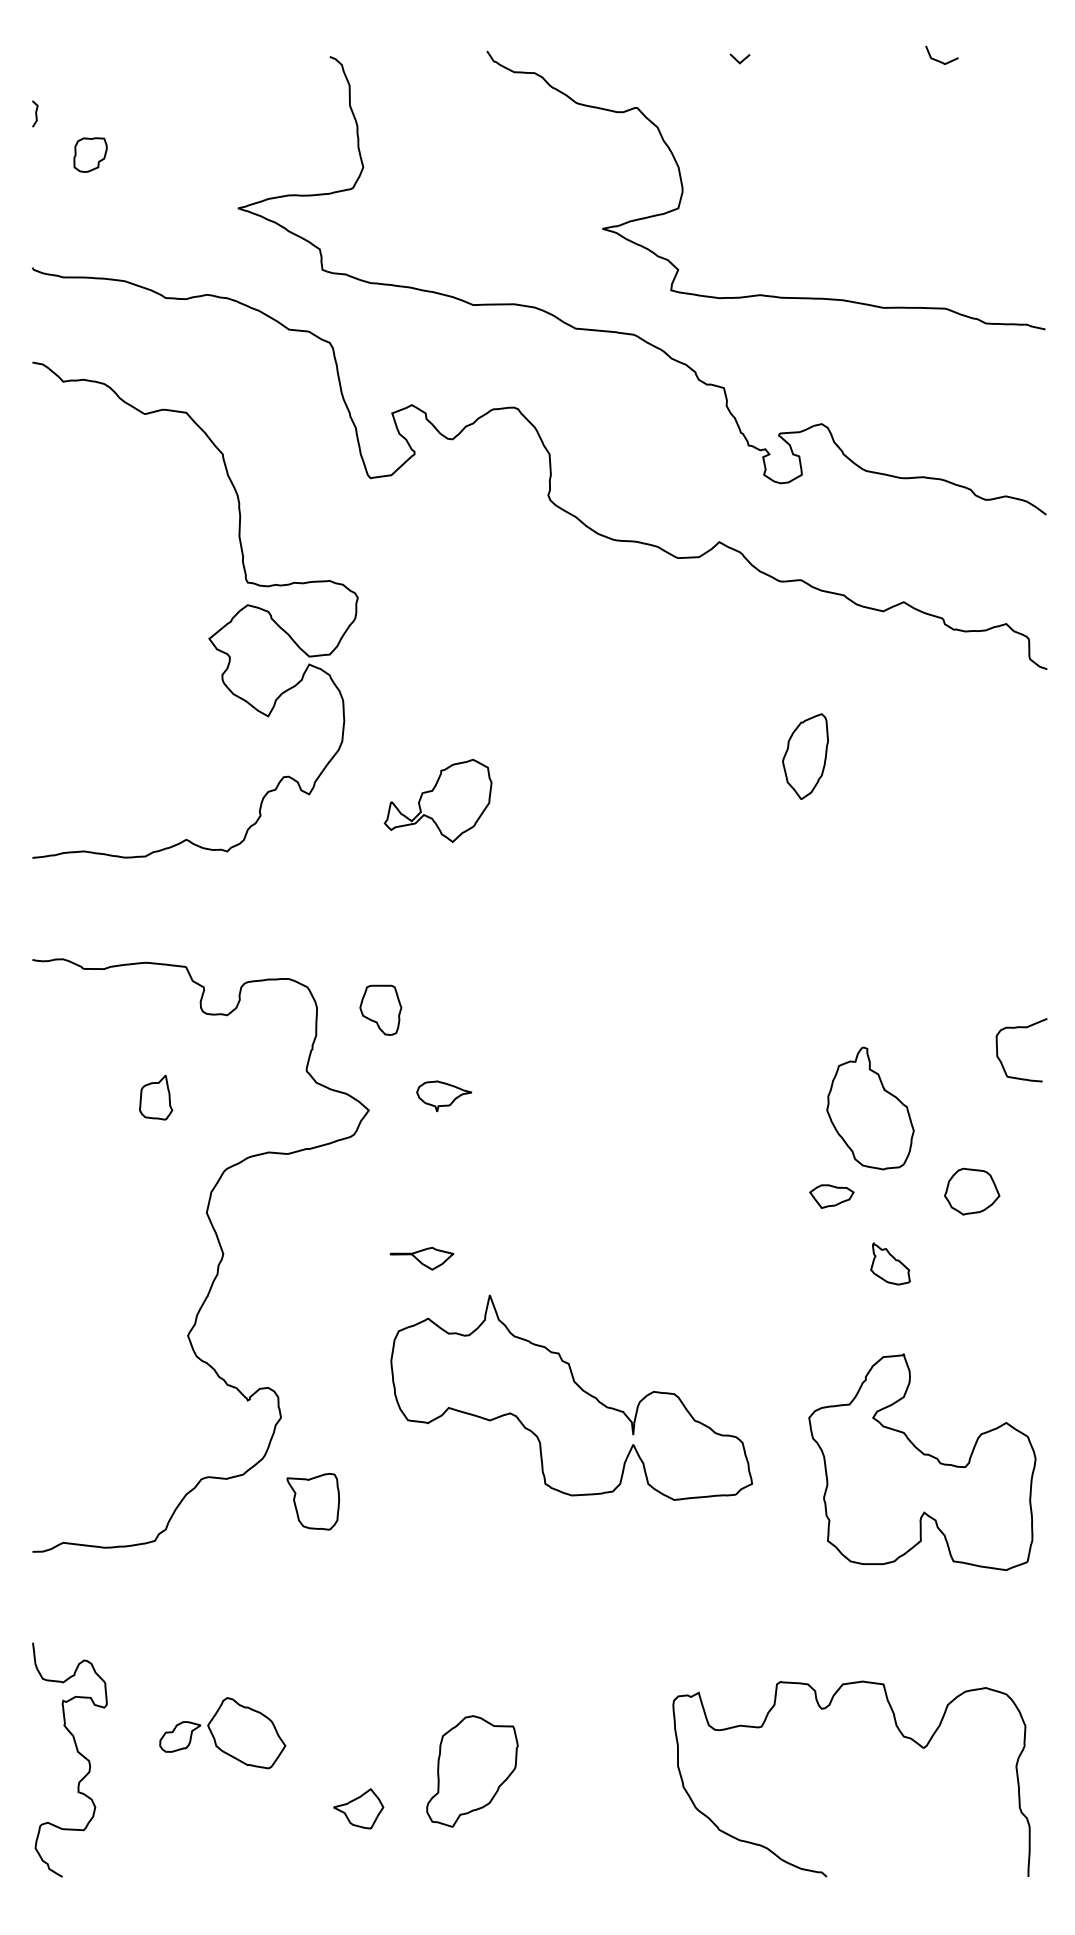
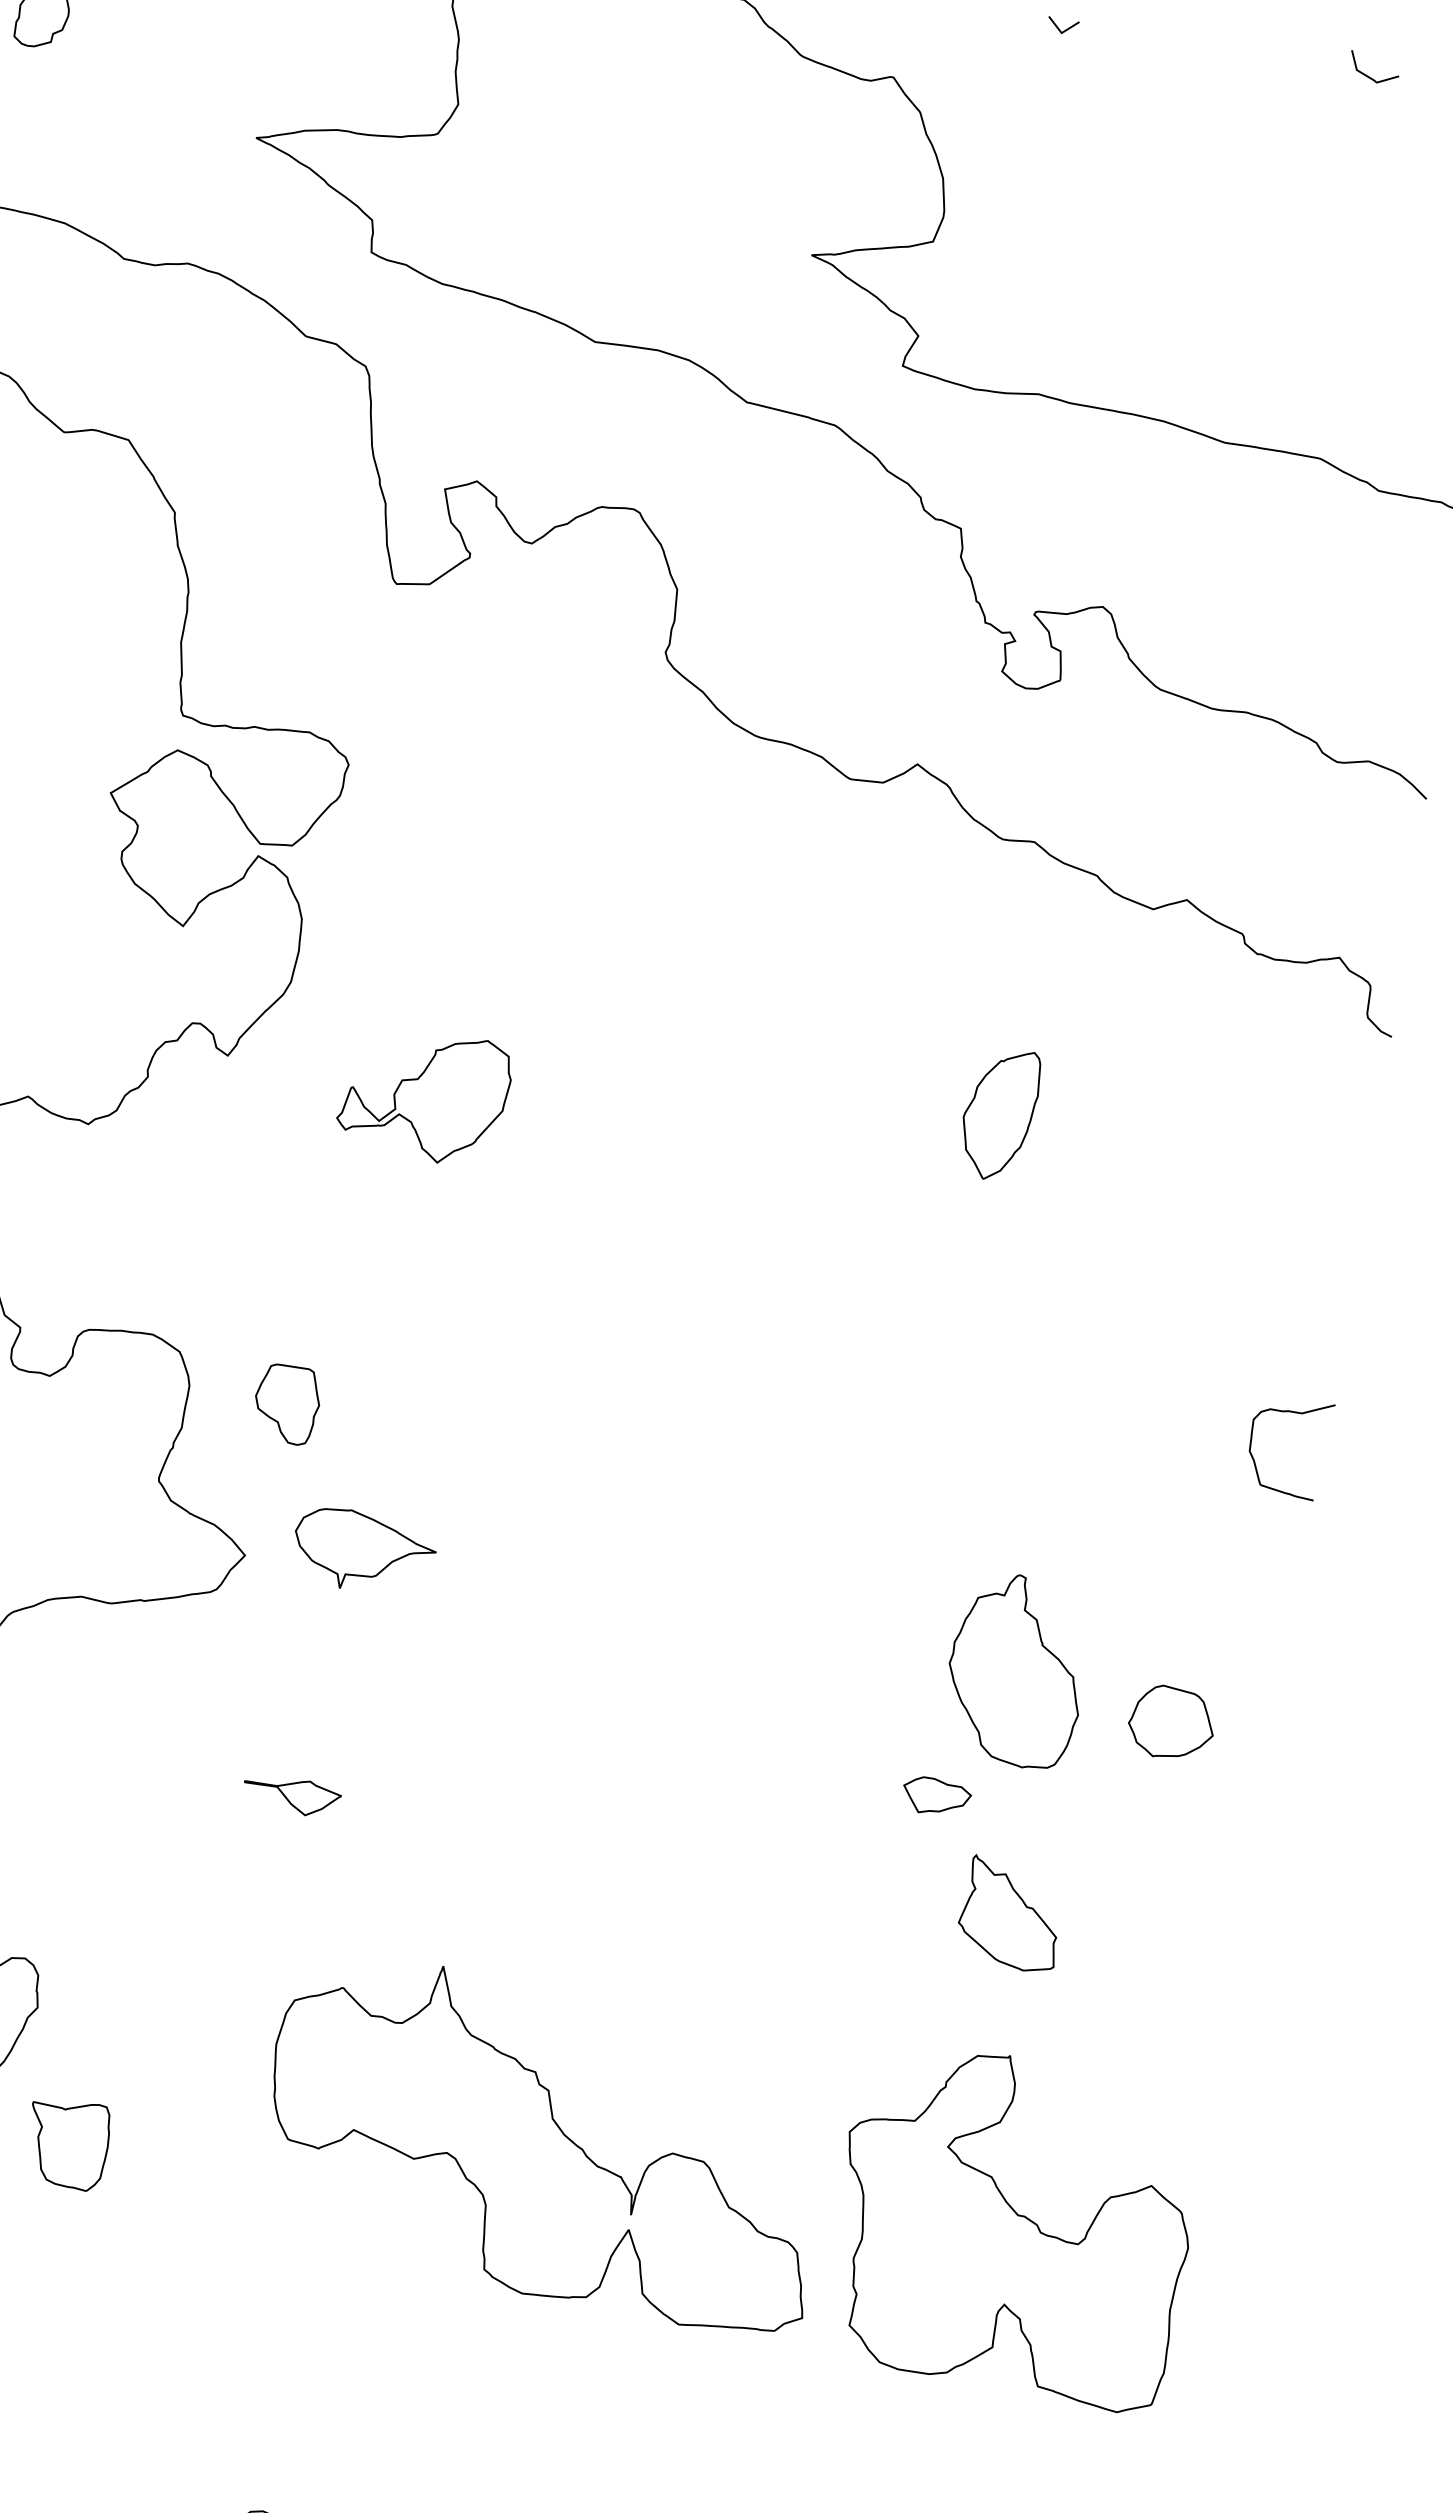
curve: (1021, 1028) -> (1293, 1414), moved
part: (444, 1096) -> (364, 1551), size x1.67
part: (972, 1191) -> (1172, 1722), moved
part: (890, 1263) -> (1010, 1913), size x1.67
part: (571, 1397) -> (544, 2142), moved

